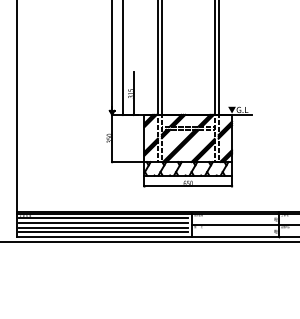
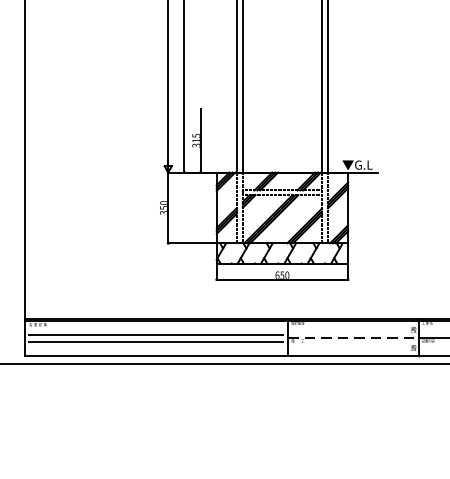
line: (103, 218) -> (155, 328), removed
line: (235, 225) -> (353, 338), solid -> dashed
line: (103, 232) -> (155, 349), removed

